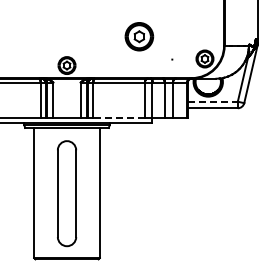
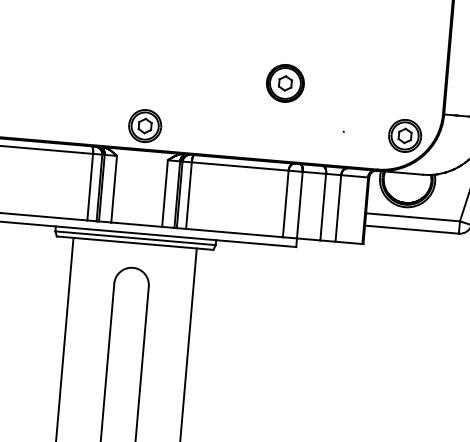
part: (138, 36) -> (283, 83), size x0.71
line: (213, 101) -> (414, 217), dashed -> solid
line: (119, 118) -> (235, 233), dashed -> solid

